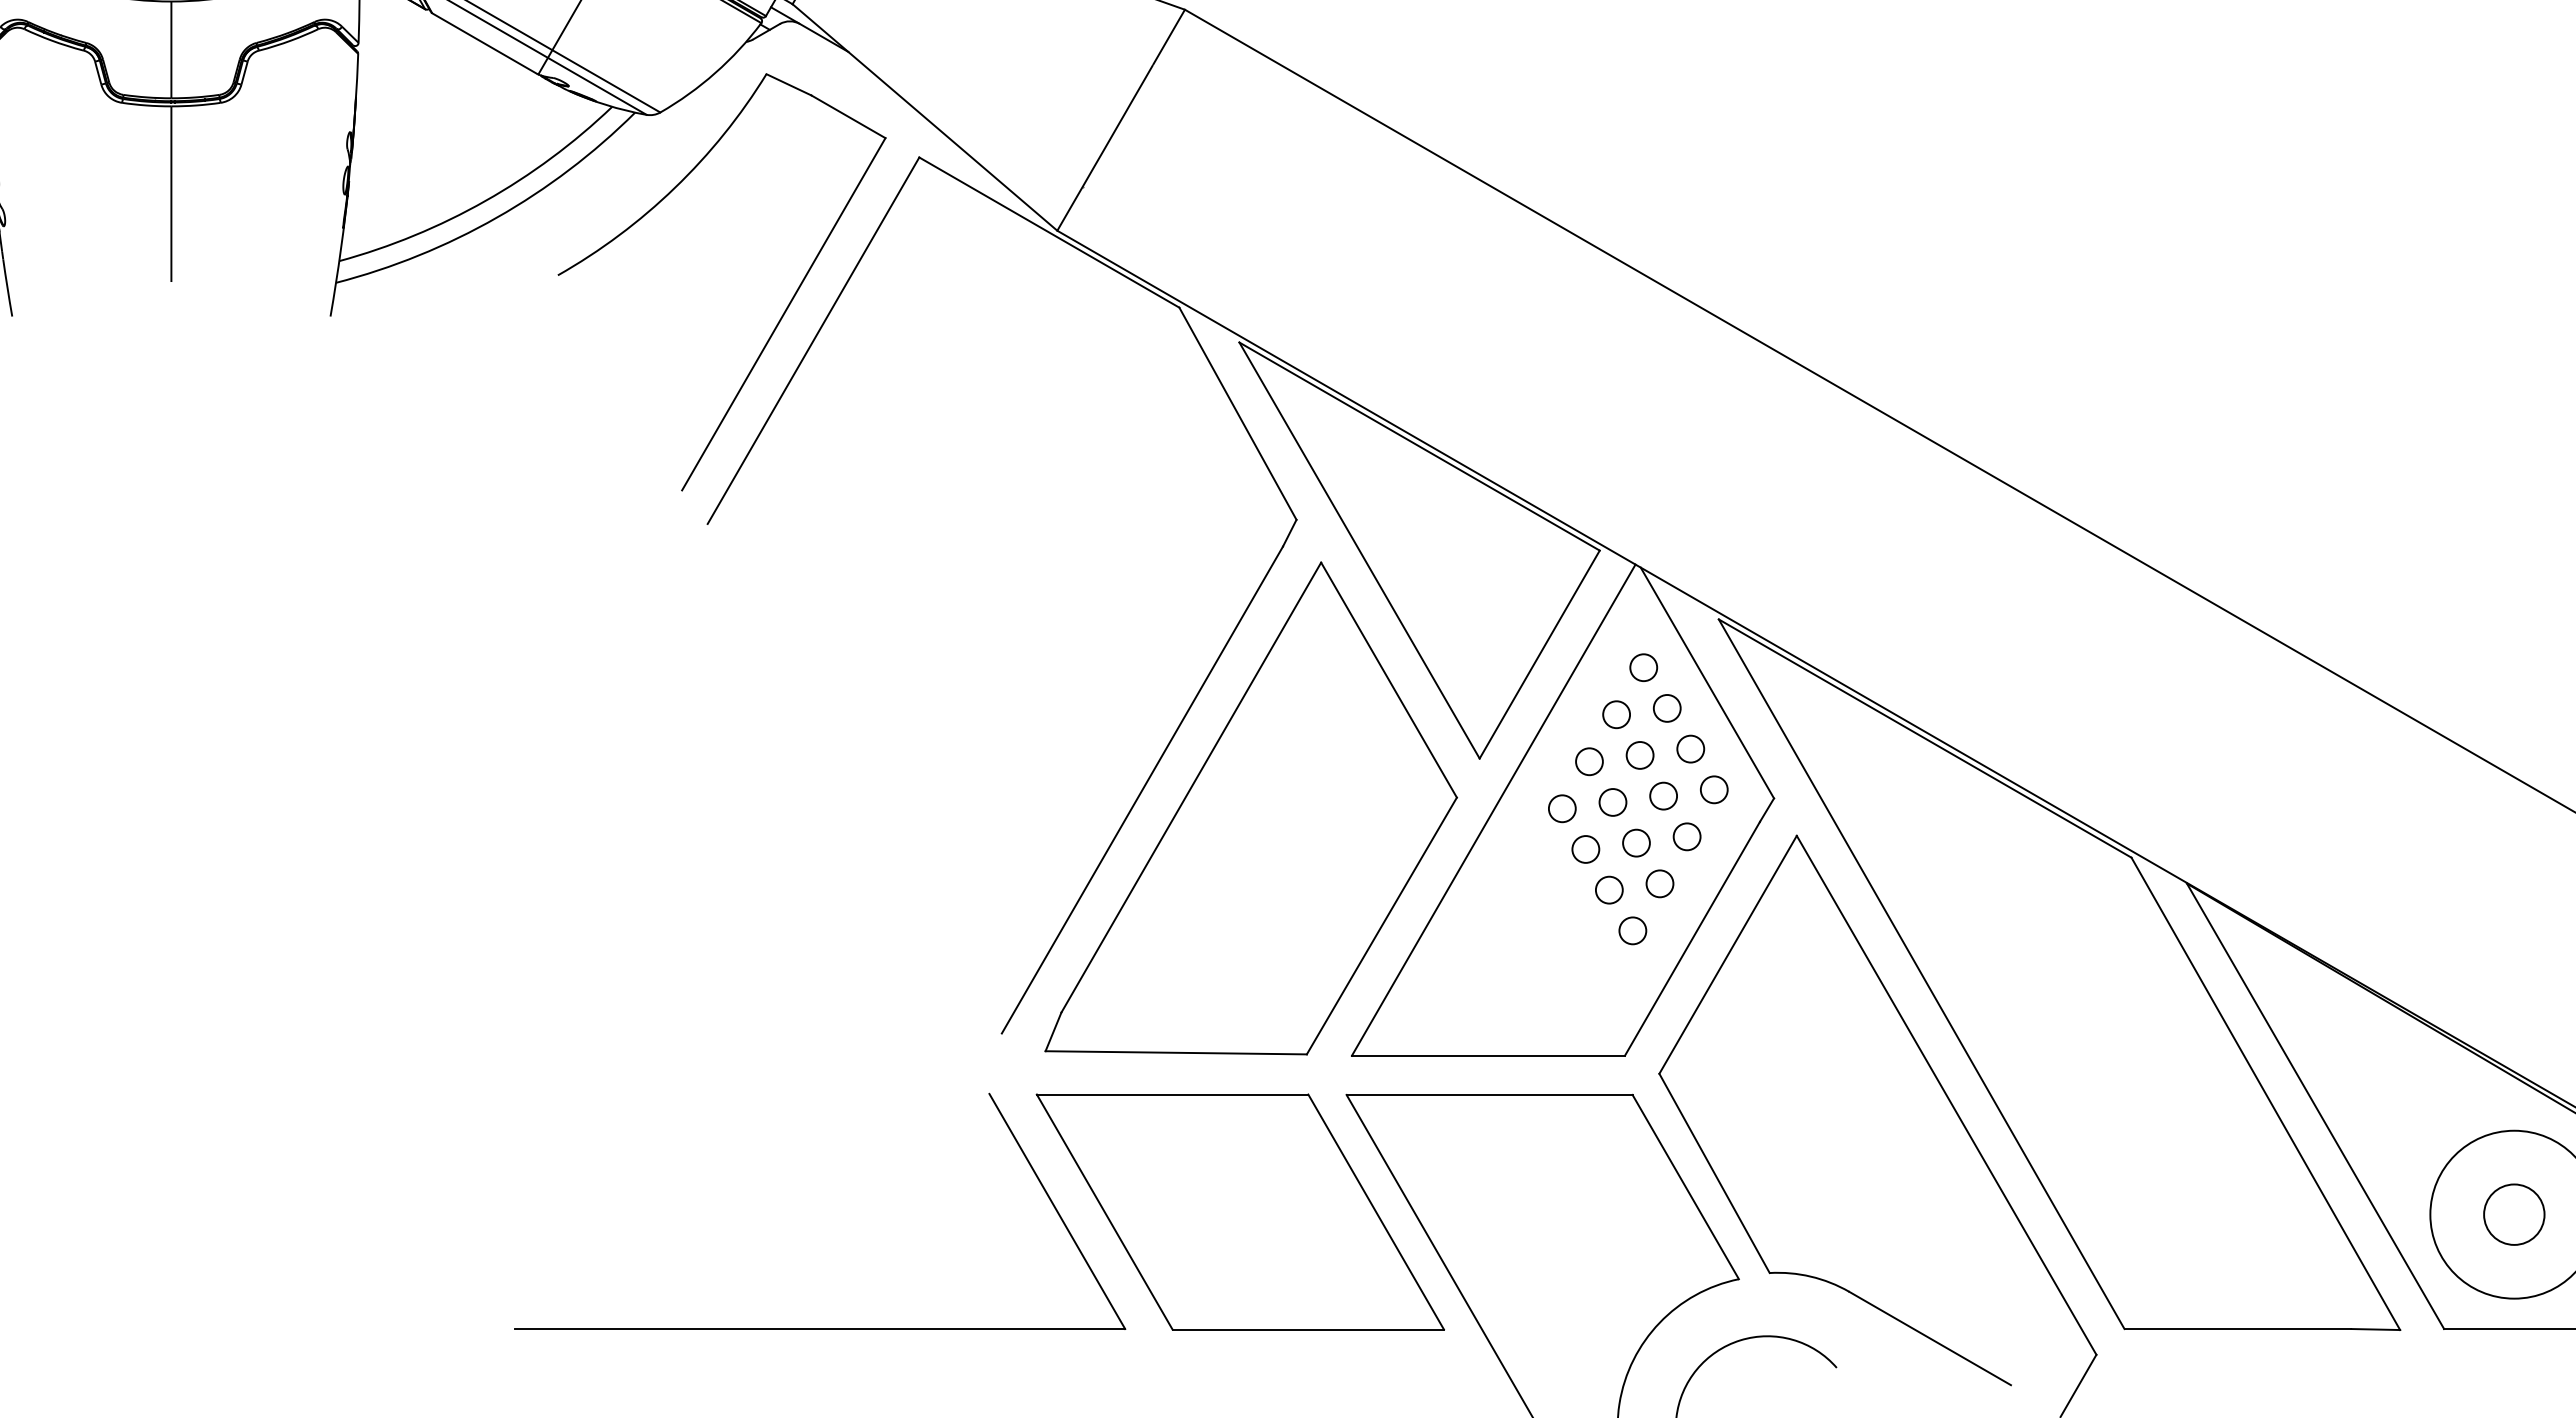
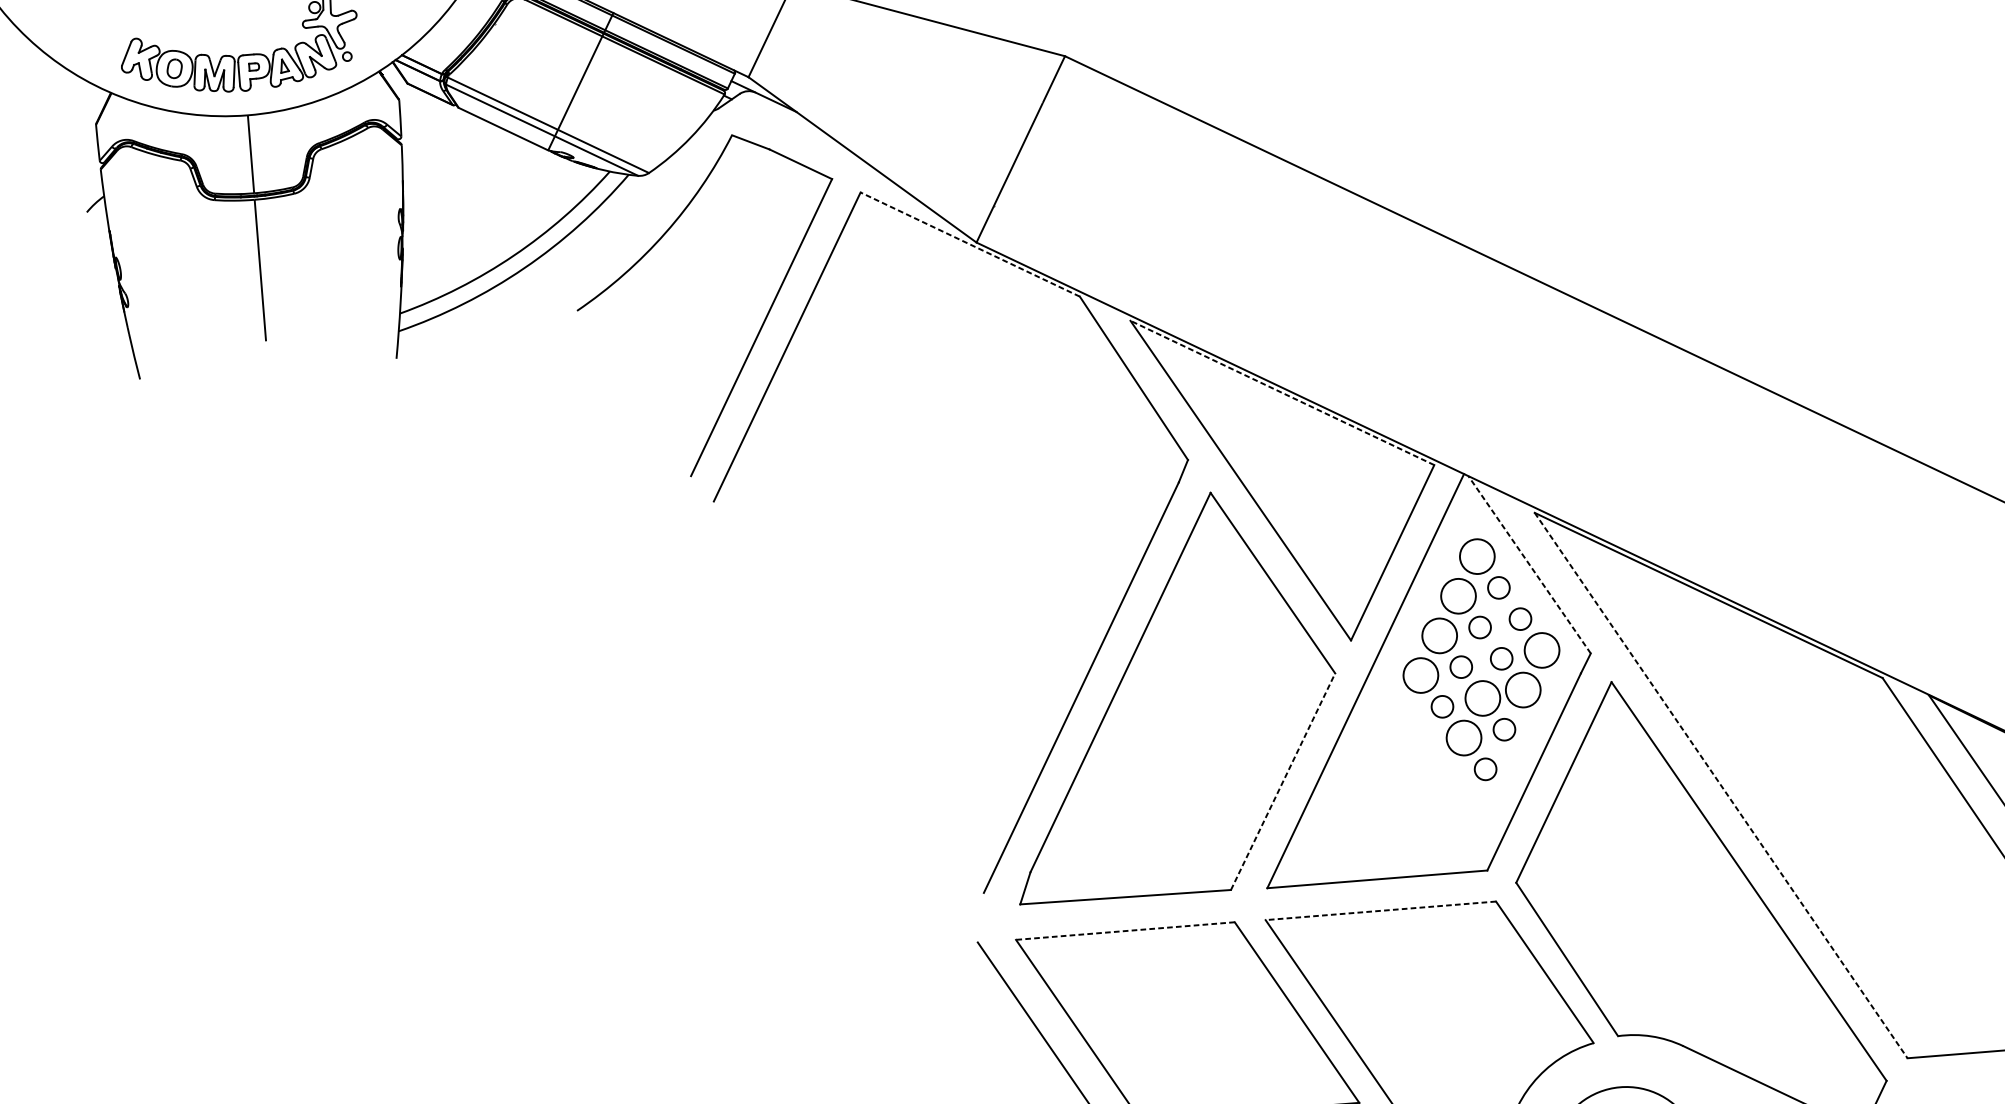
line: (1048, 232) -> (969, 244), solid -> dashed
line: (1419, 446) -> (1282, 392), solid -> dashed
circle: (1643, 667) -> (1477, 556), size x1.6
line: (1707, 682) -> (1529, 564), solid -> dashed
circle: (1616, 714) -> (1458, 596), size x1.6
circle: (1589, 761) -> (1439, 635), size x1.6
circle: (1713, 789) -> (1541, 650), size x1.6
circle: (1561, 808) -> (1420, 675), size x1.6
circle: (1686, 836) -> (1522, 689), size x1.6
circle: (1636, 842) -> (1482, 697), size x1.6
circle: (1608, 889) -> (1463, 737), size x1.6
line: (1381, 926) -> (1282, 782), solid -> dashed
line: (1921, 974) -> (1721, 785), solid -> dashed
line: (1172, 1094) -> (1125, 931), solid -> dashed
line: (1489, 1094) -> (1380, 910), solid -> dashed

